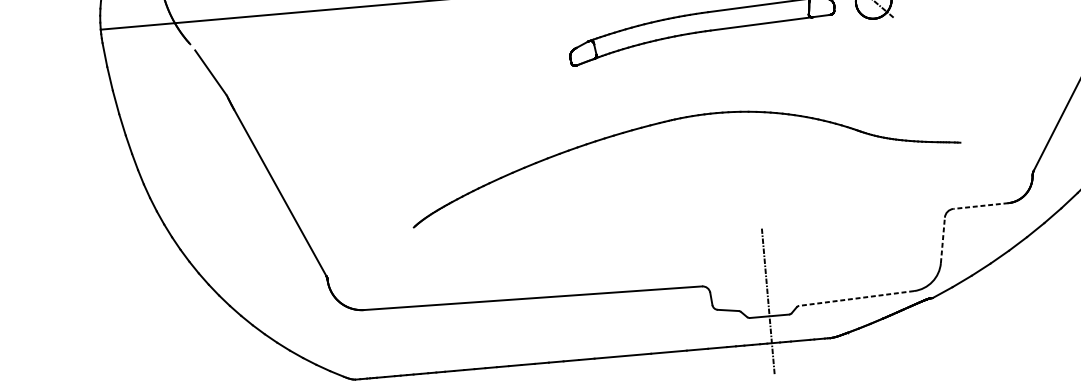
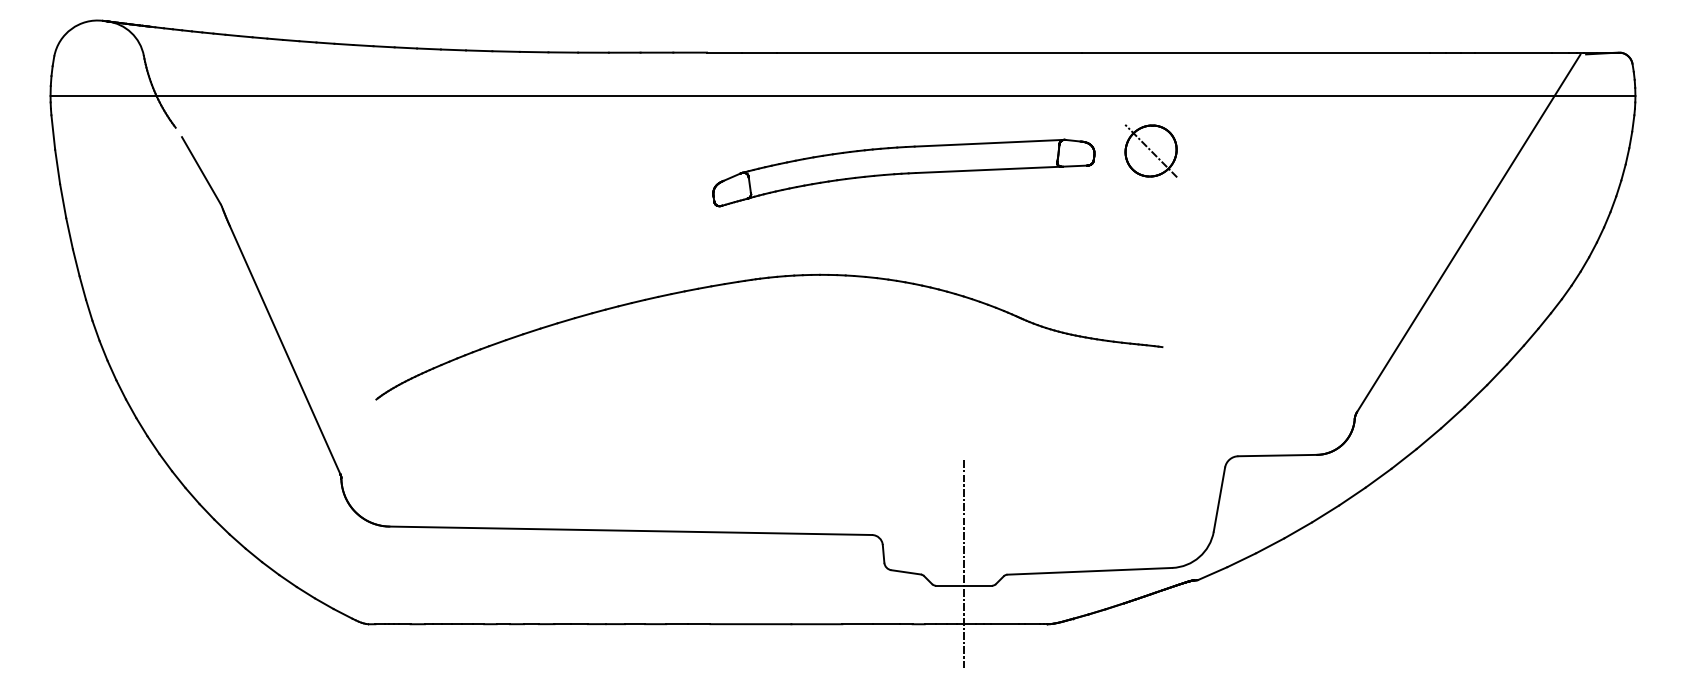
part: (677, 119) -> (764, 279), moved
line: (980, 206) -> (1277, 455), dashed -> solid
line: (942, 240) -> (1219, 499), dashed -> solid
line: (856, 298) -> (1089, 571), dashed -> solid

